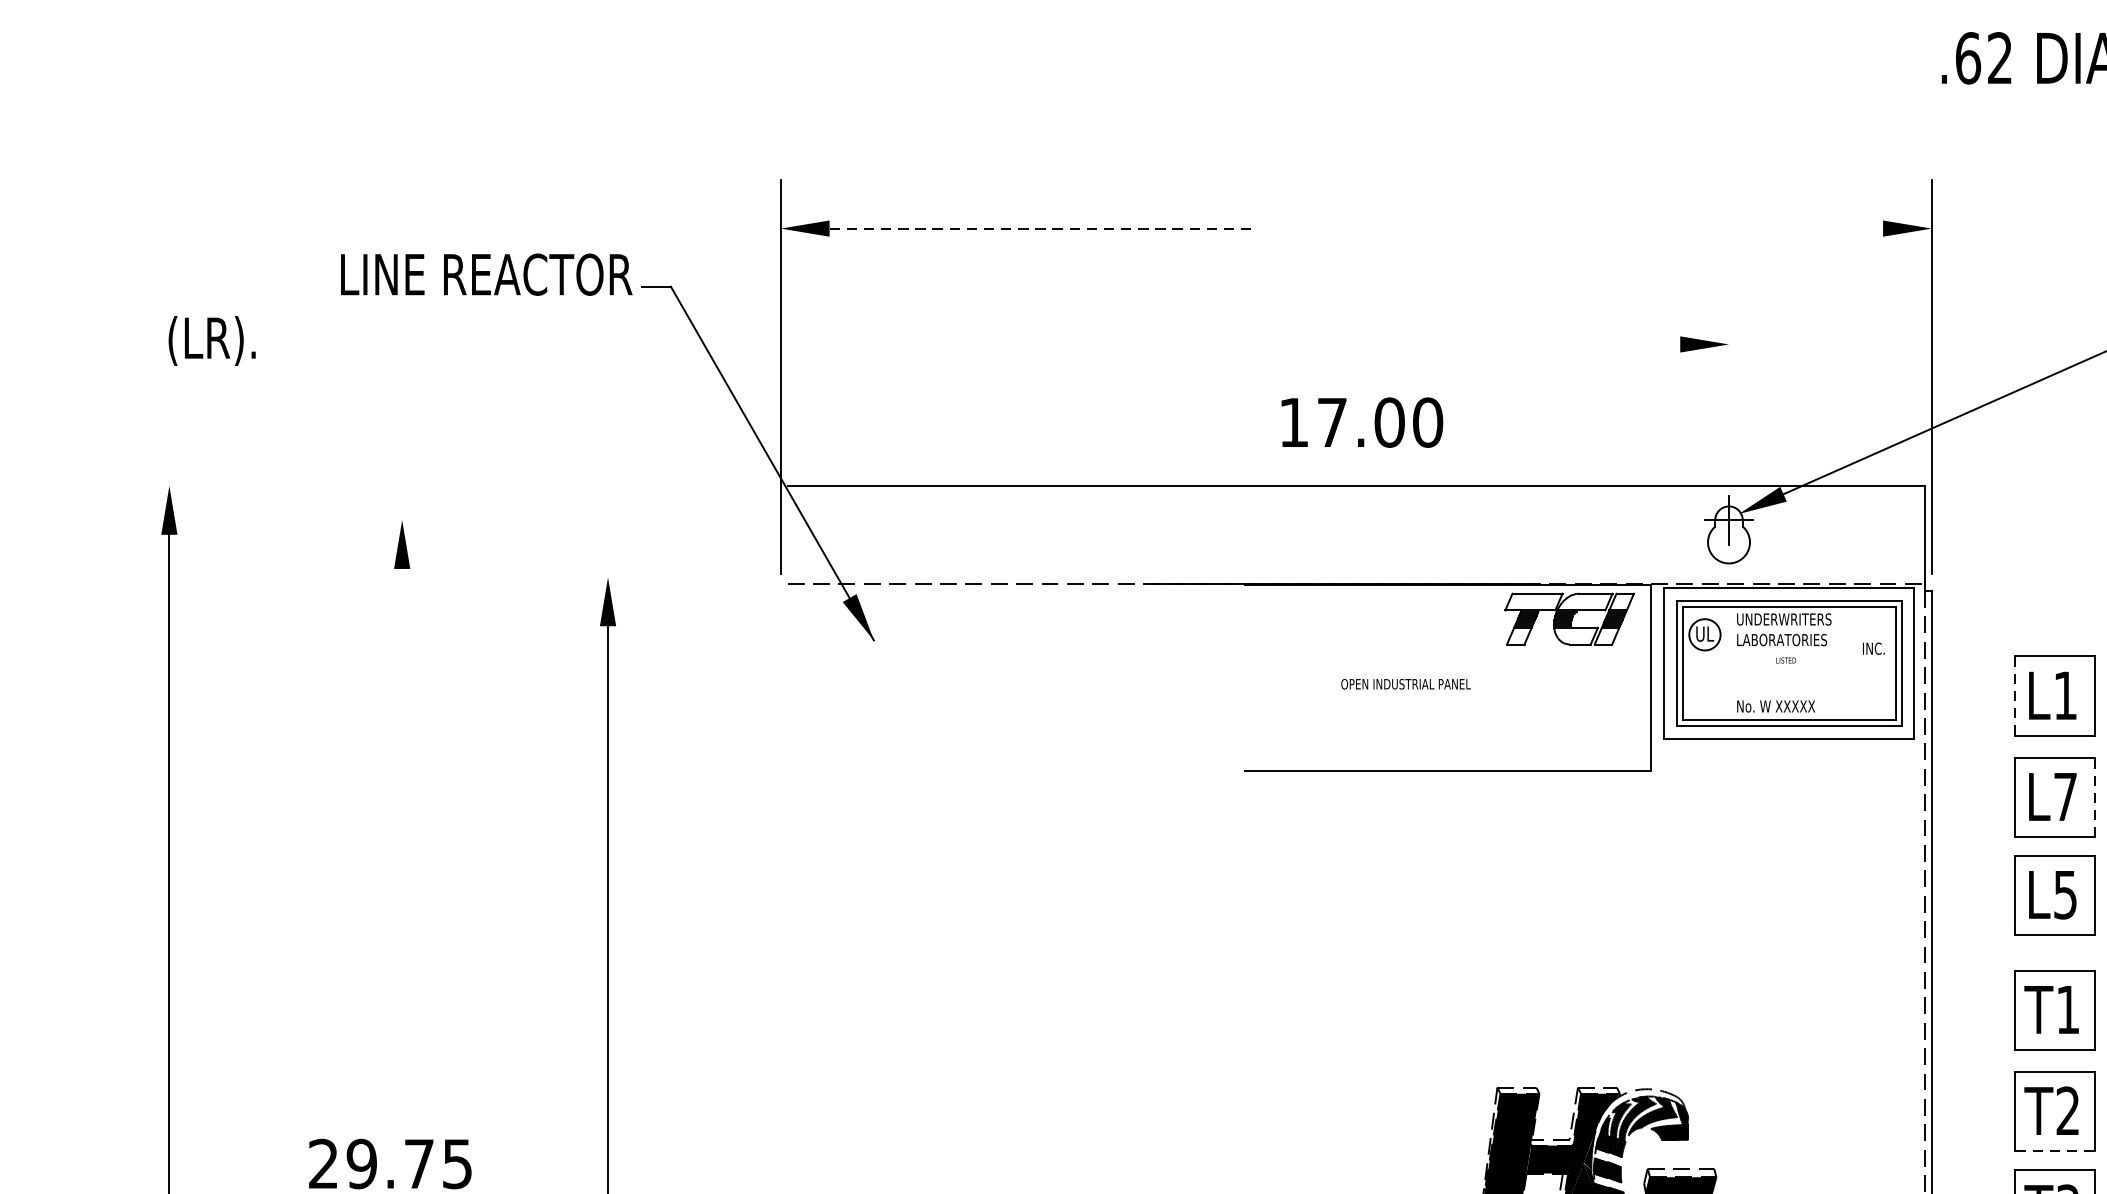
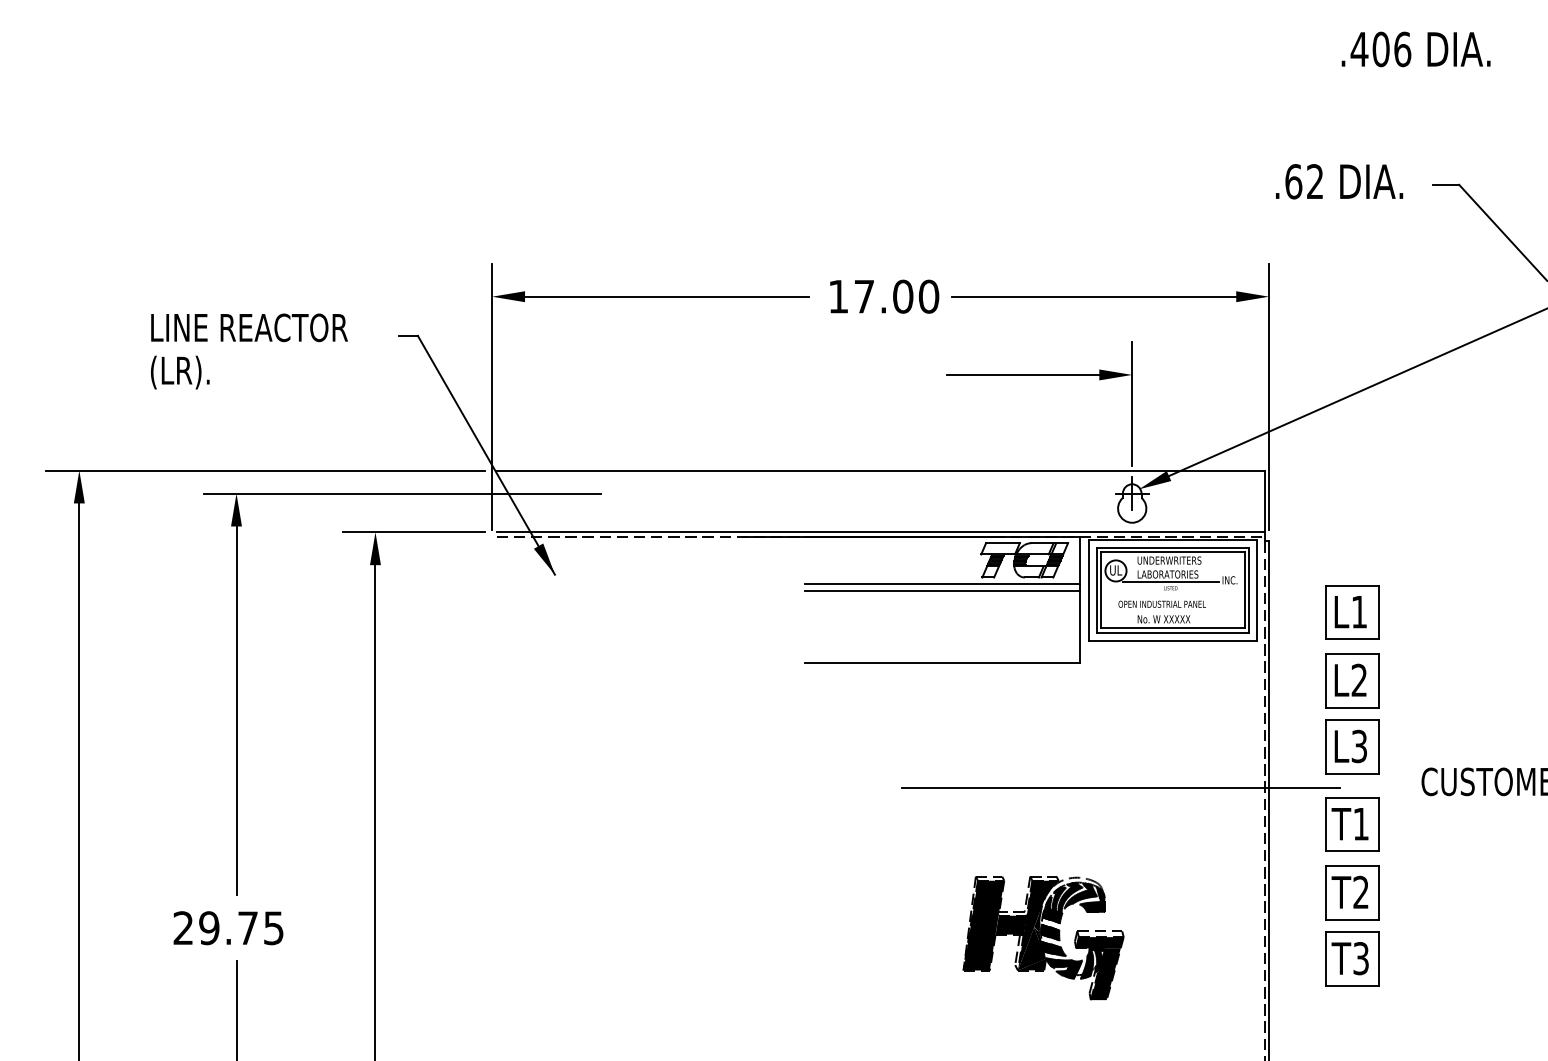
line: (1040, 228) -> (667, 296), dashed -> solid
line: (1671, 228) -> (1093, 296), added
text: (486, 274) -> (249, 327), moved
text: (211, 340) -> (179, 372), moved
line: (1566, 343) -> (1022, 374), added
line: (1729, 386) -> (1132, 403), added
text: (1362, 422) -> (884, 296), moved
line: (445, 486) -> (265, 470), added
line: (648, 520) -> (402, 493), added
line: (664, 577) -> (413, 532), added
line: (1356, 577) -> (880, 532), added
line: (1785, 651) -> (1170, 582), added
line: (1447, 653) -> (942, 583), added
line: (1447, 665) -> (942, 591), added
text: (1404, 683) -> (1161, 603), moved
line: (2015, 696) -> (1325, 612), dashed -> solid
text: (2064, 795) -> (1358, 679), L7 -> L2
line: (2095, 797) -> (1379, 680), dashed -> solid
line: (402, 841) -> (236, 710), added
text: (2065, 893) -> (1359, 745), L5 -> L3
line: (1713, 957) -> (1121, 788), added
line: (2055, 1151) -> (1352, 919), dashed -> solid

